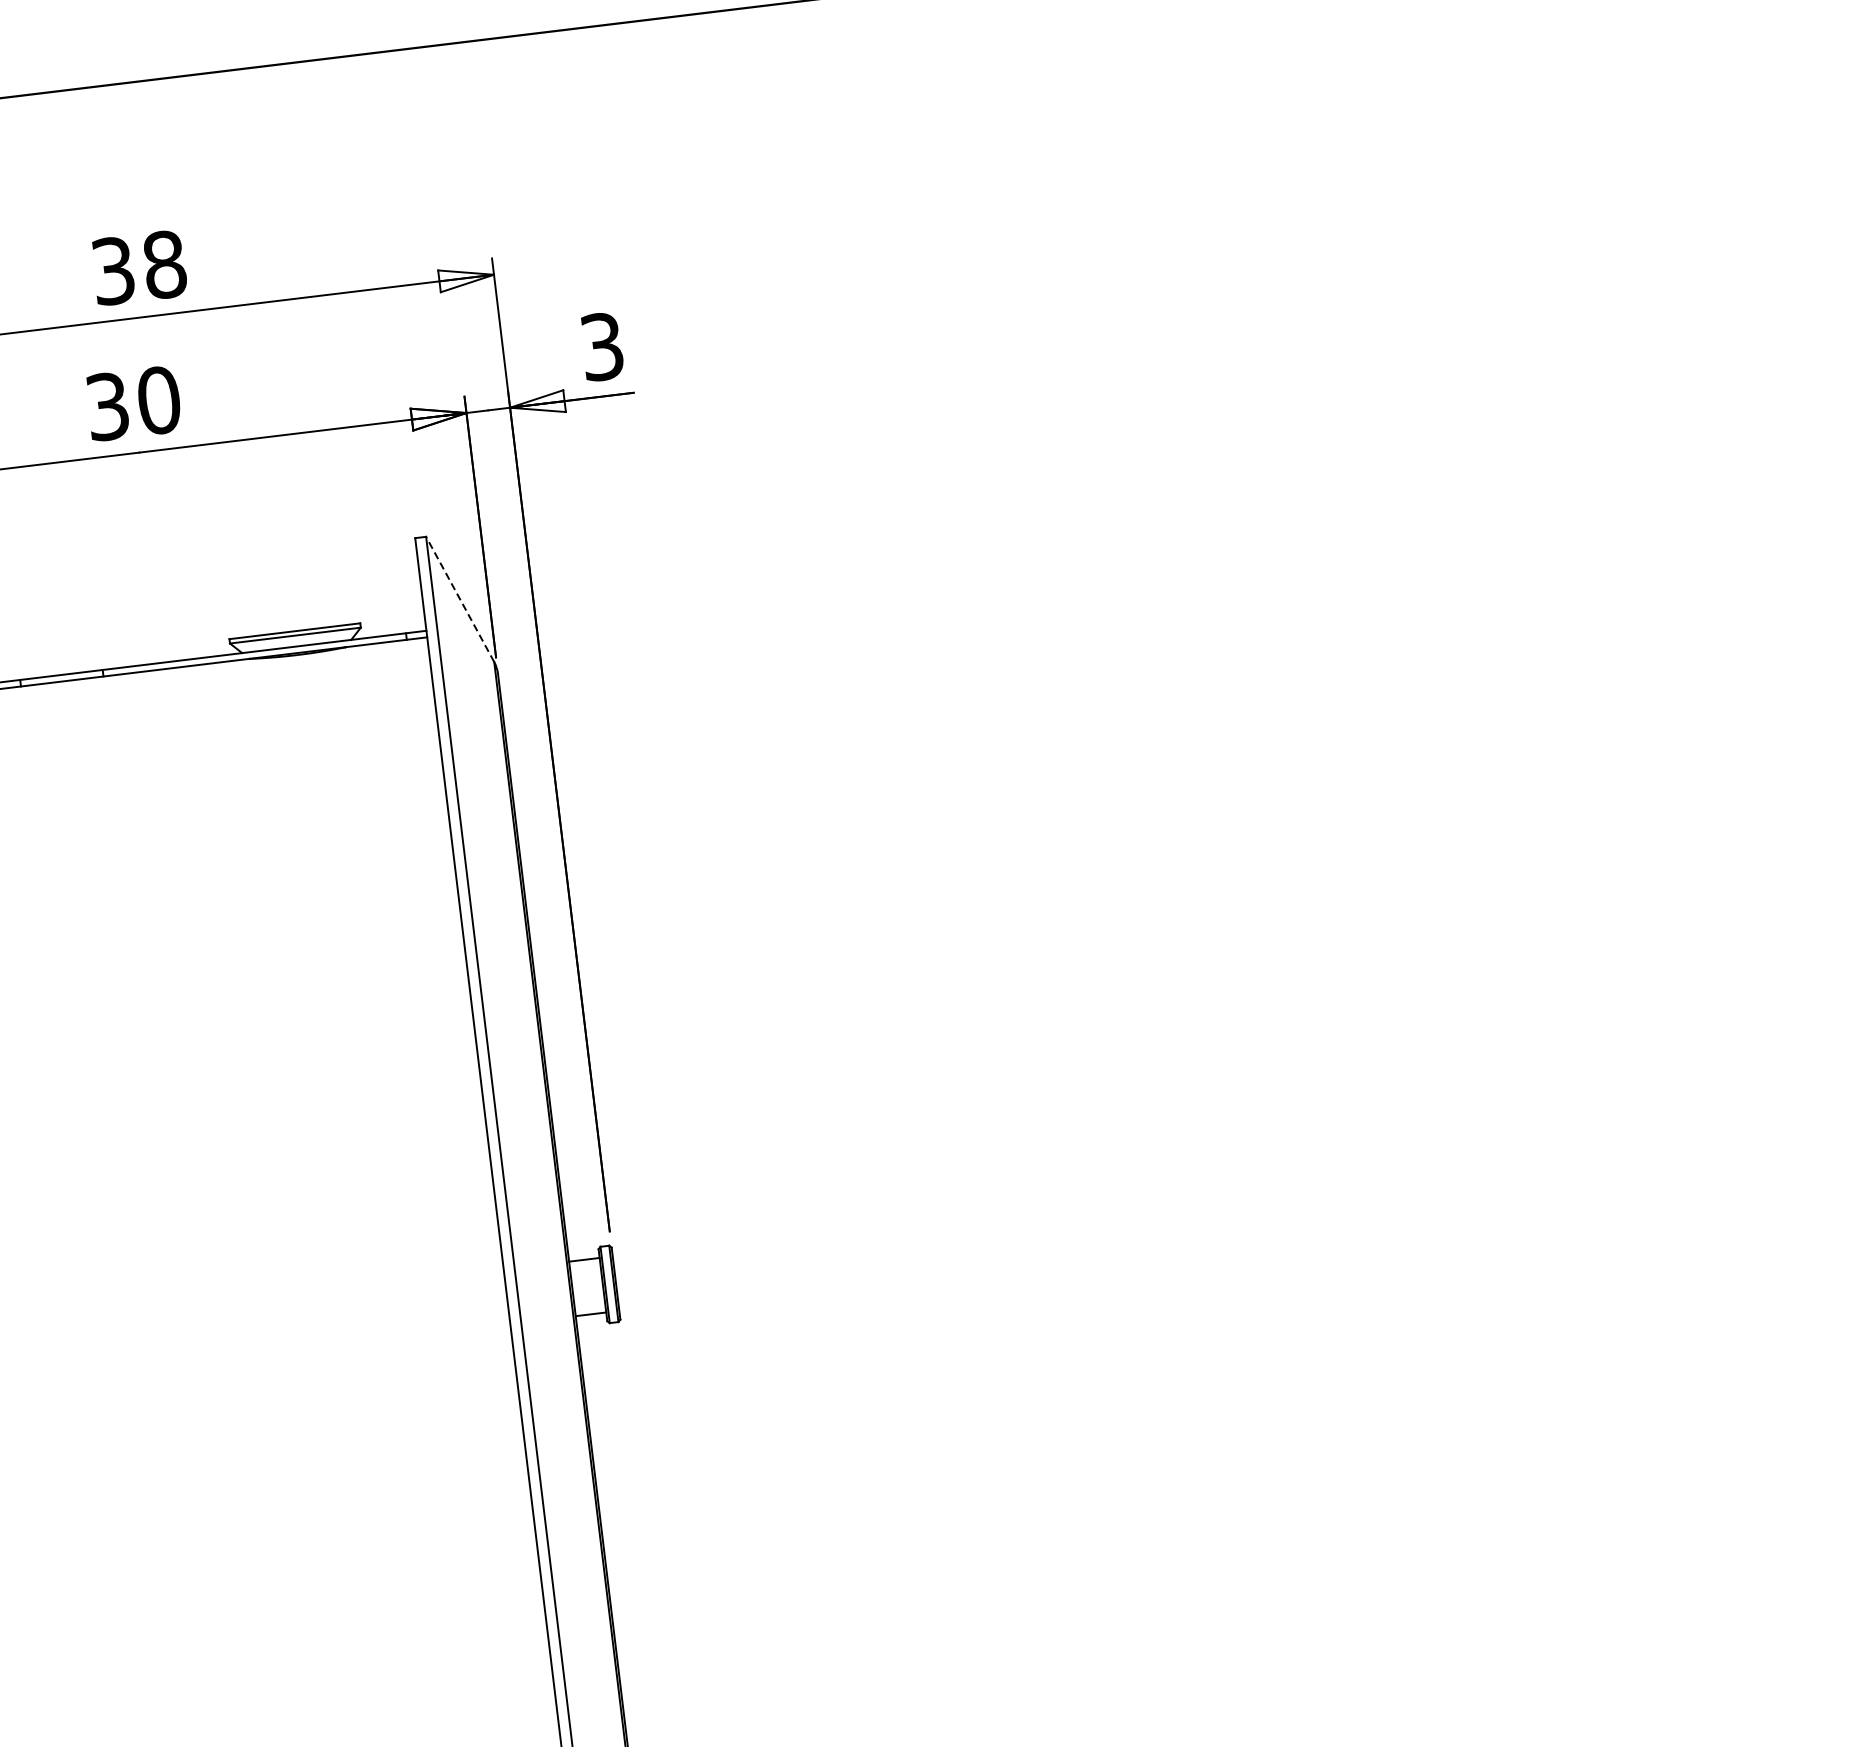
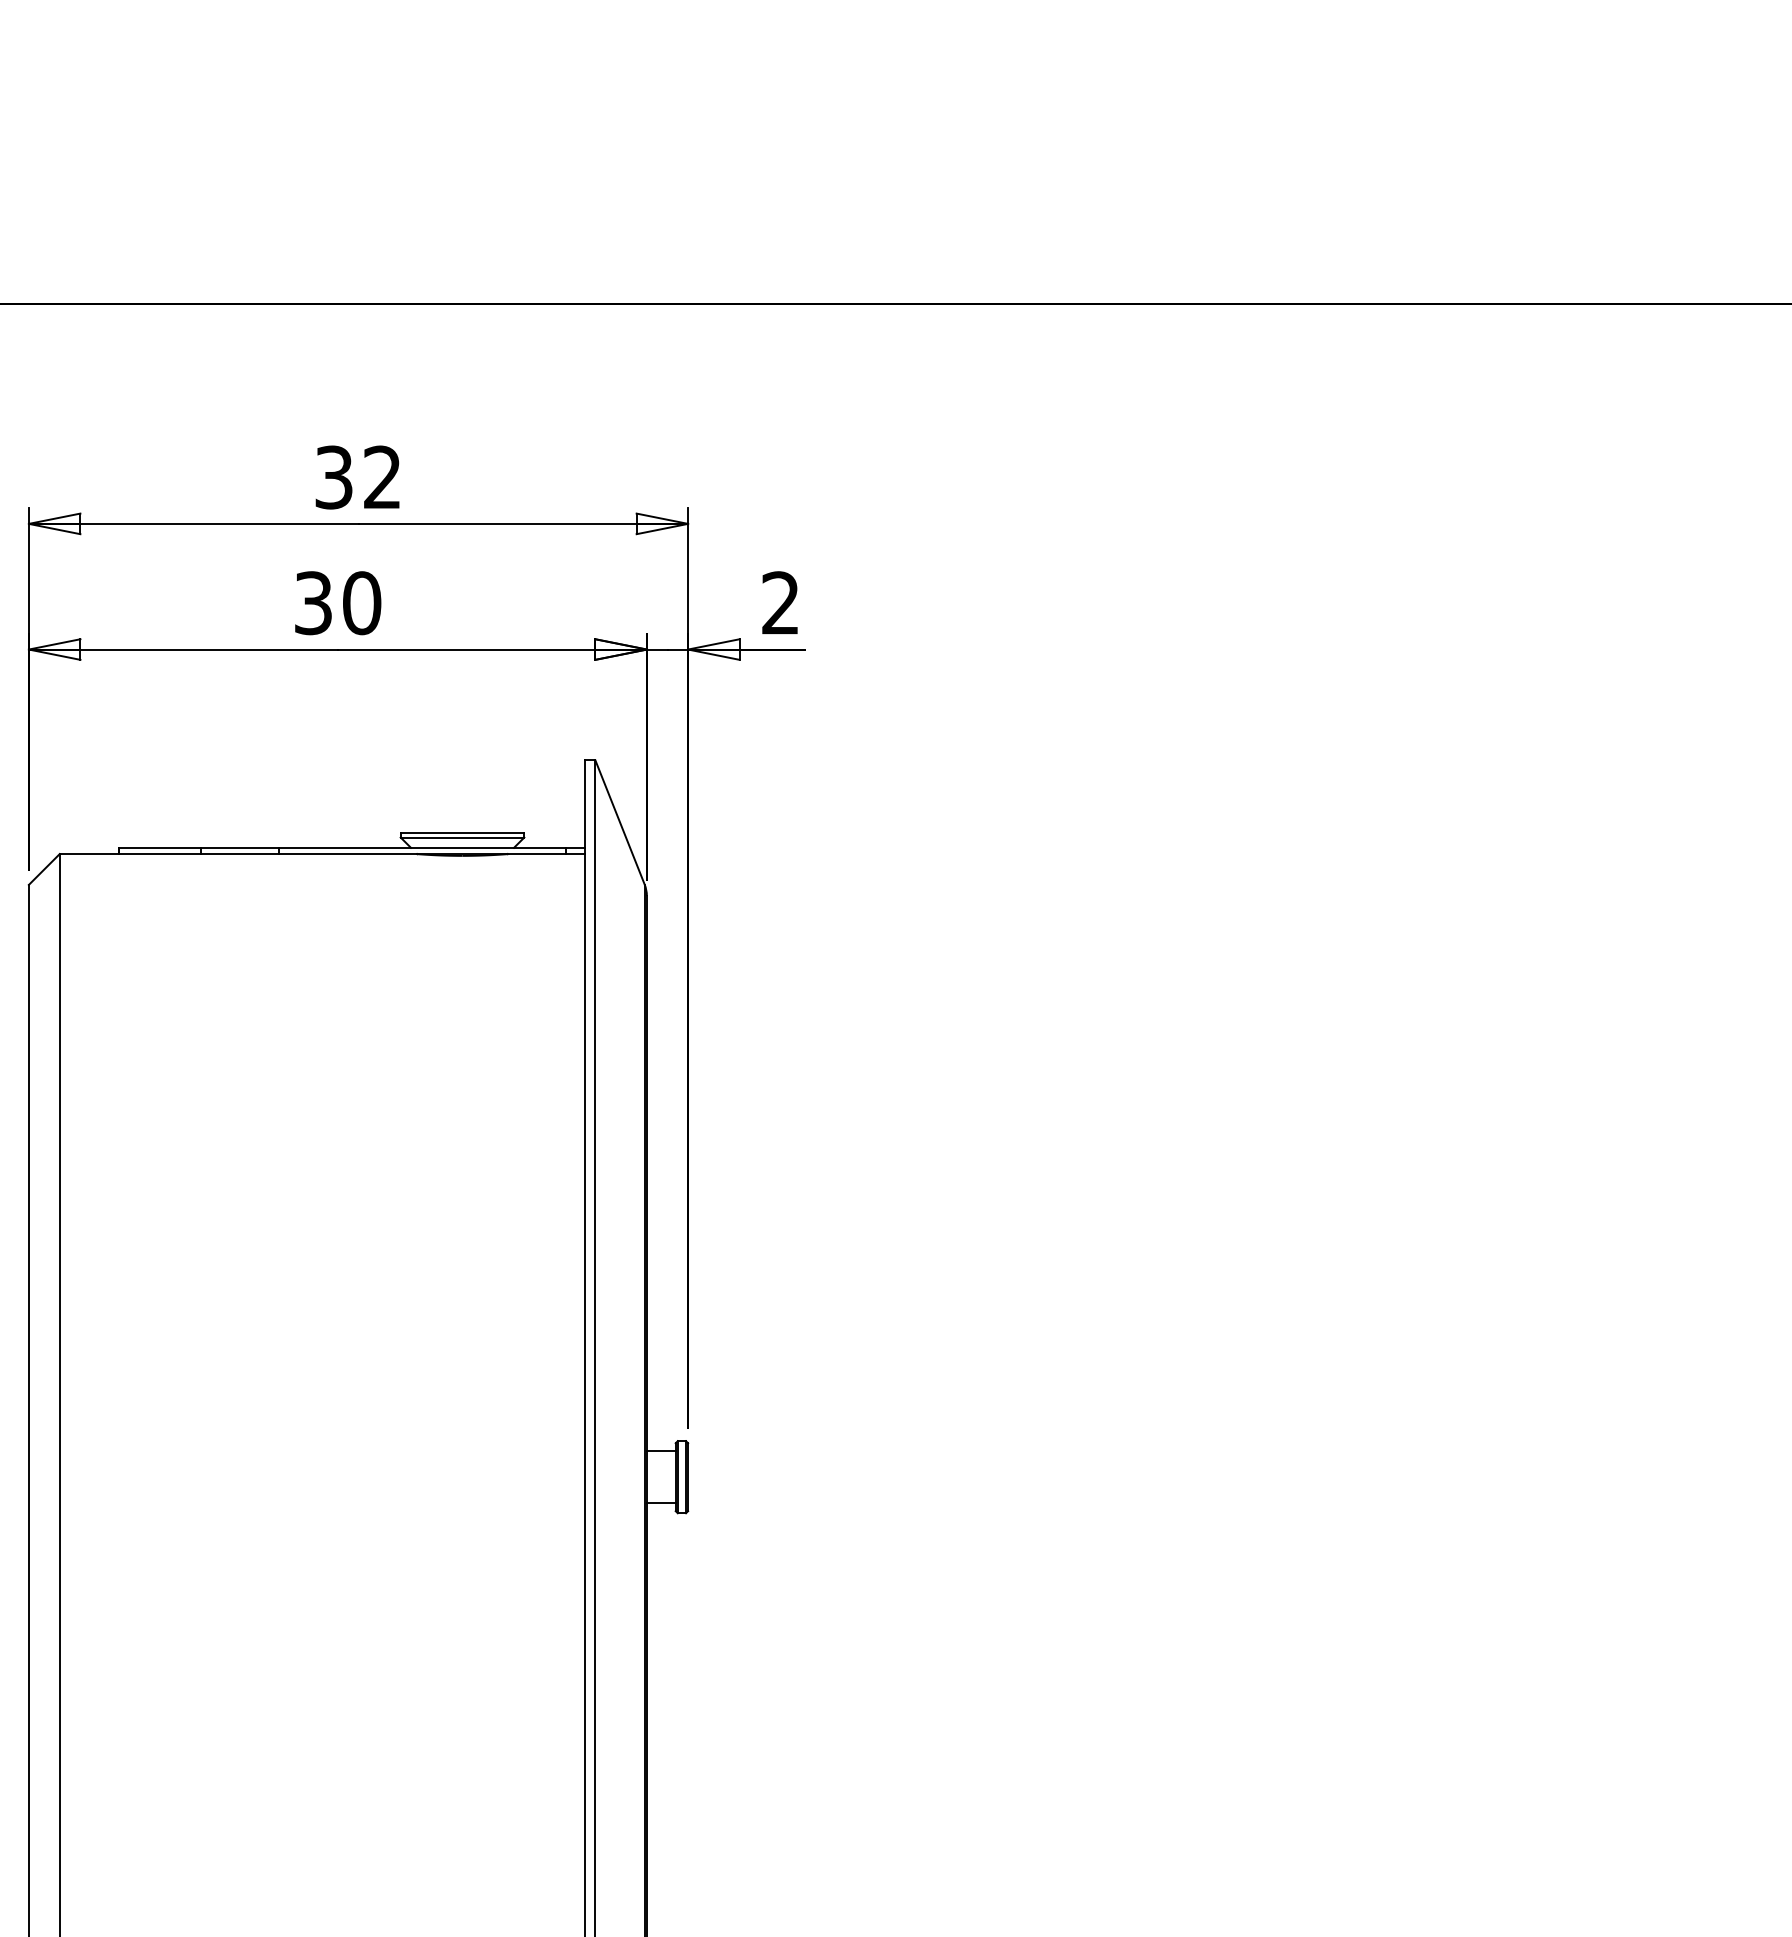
text: (164, 264) -> (382, 477), 38 -> 32
text: (601, 347) -> (780, 603), 3 -> 2
line: (460, 599) -> (620, 822), dashed -> solid

